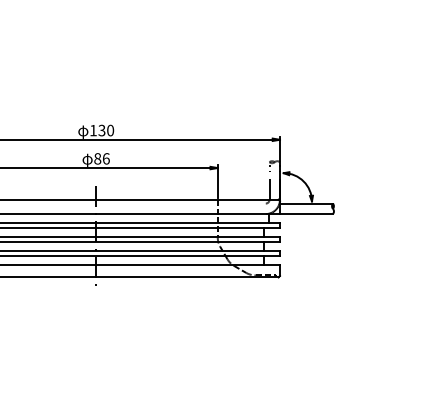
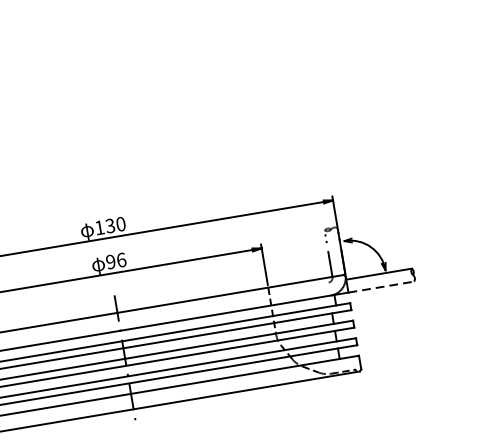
text: (97, 158) -> (110, 261), 86 -> 96
line: (306, 214) -> (381, 287), solid -> dashed

